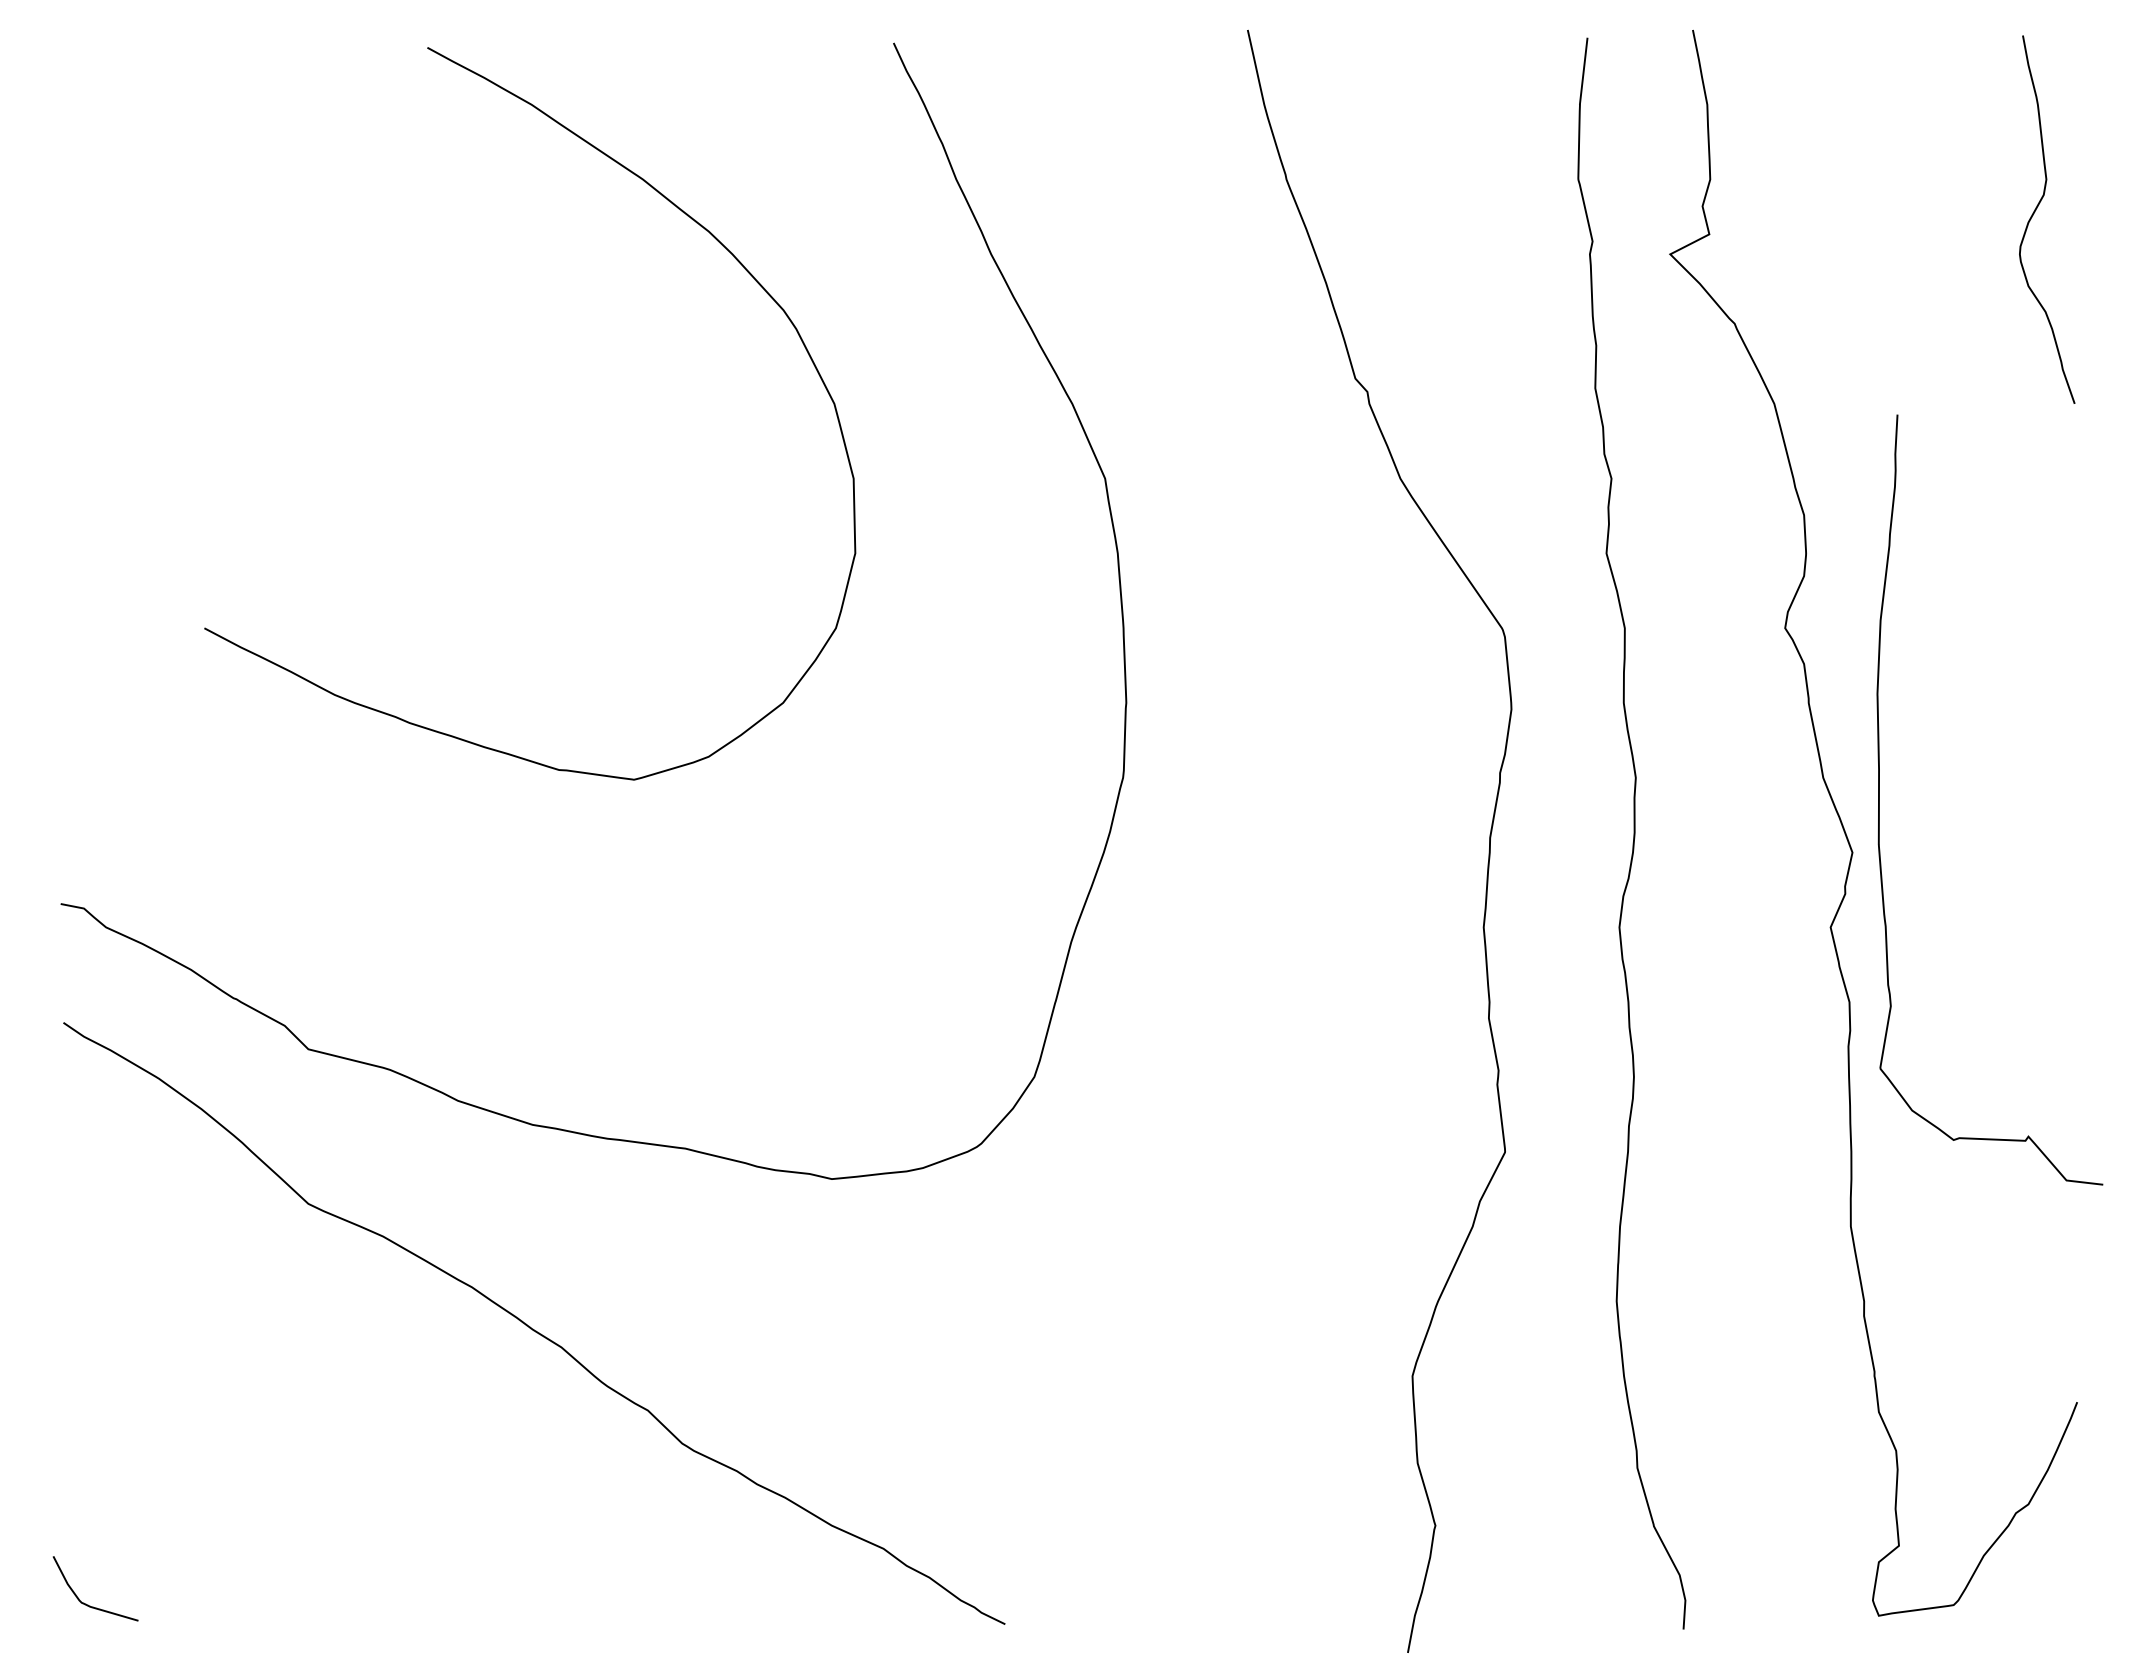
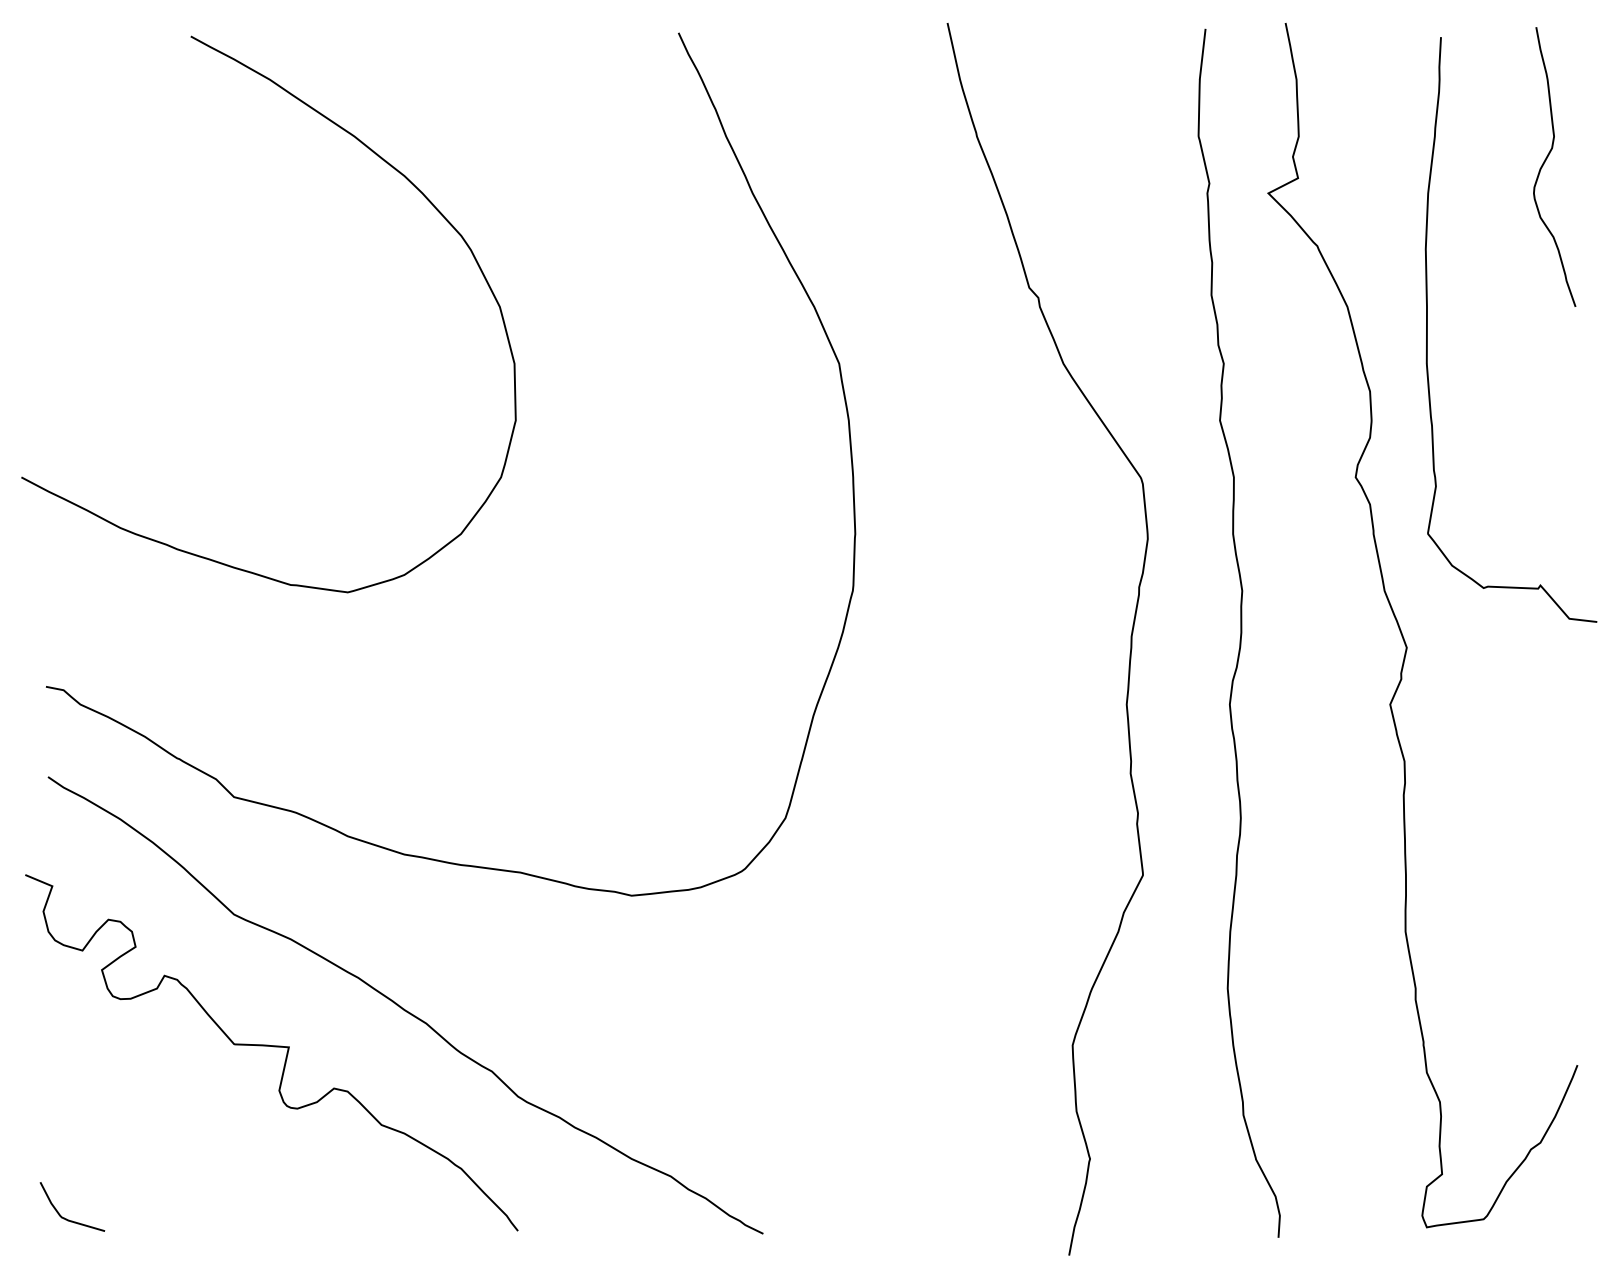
curve: (683, 213) -> (385, 162), moved
curve: (1879, 799) -> (1427, 329), moved
curve: (360, 1378) -> (273, 1047), added

